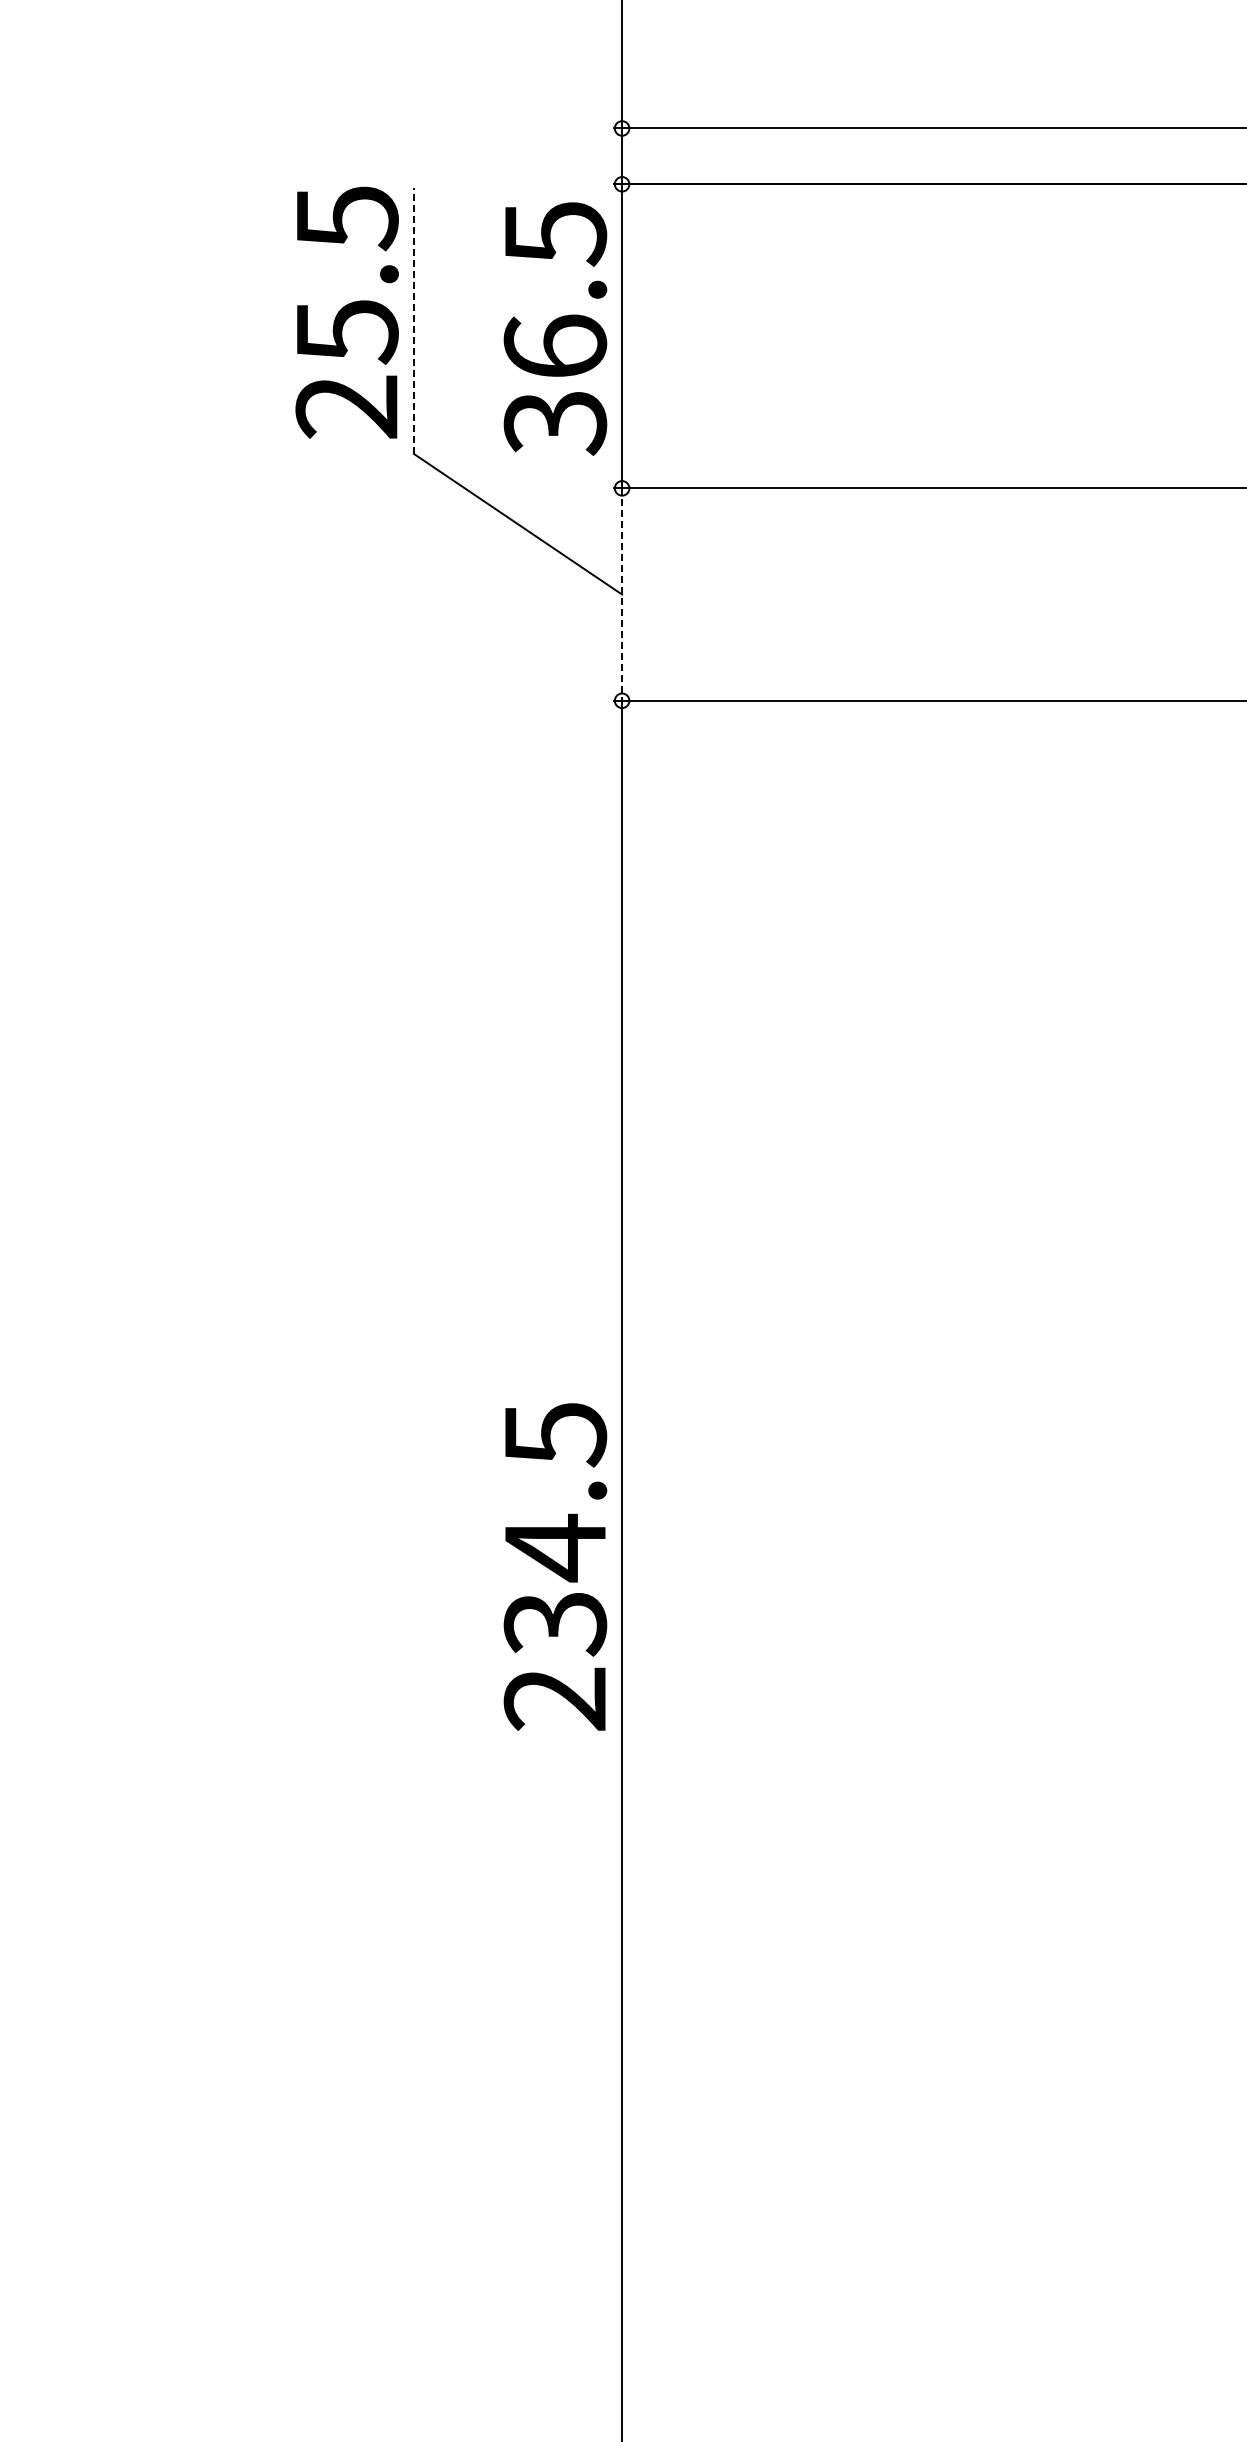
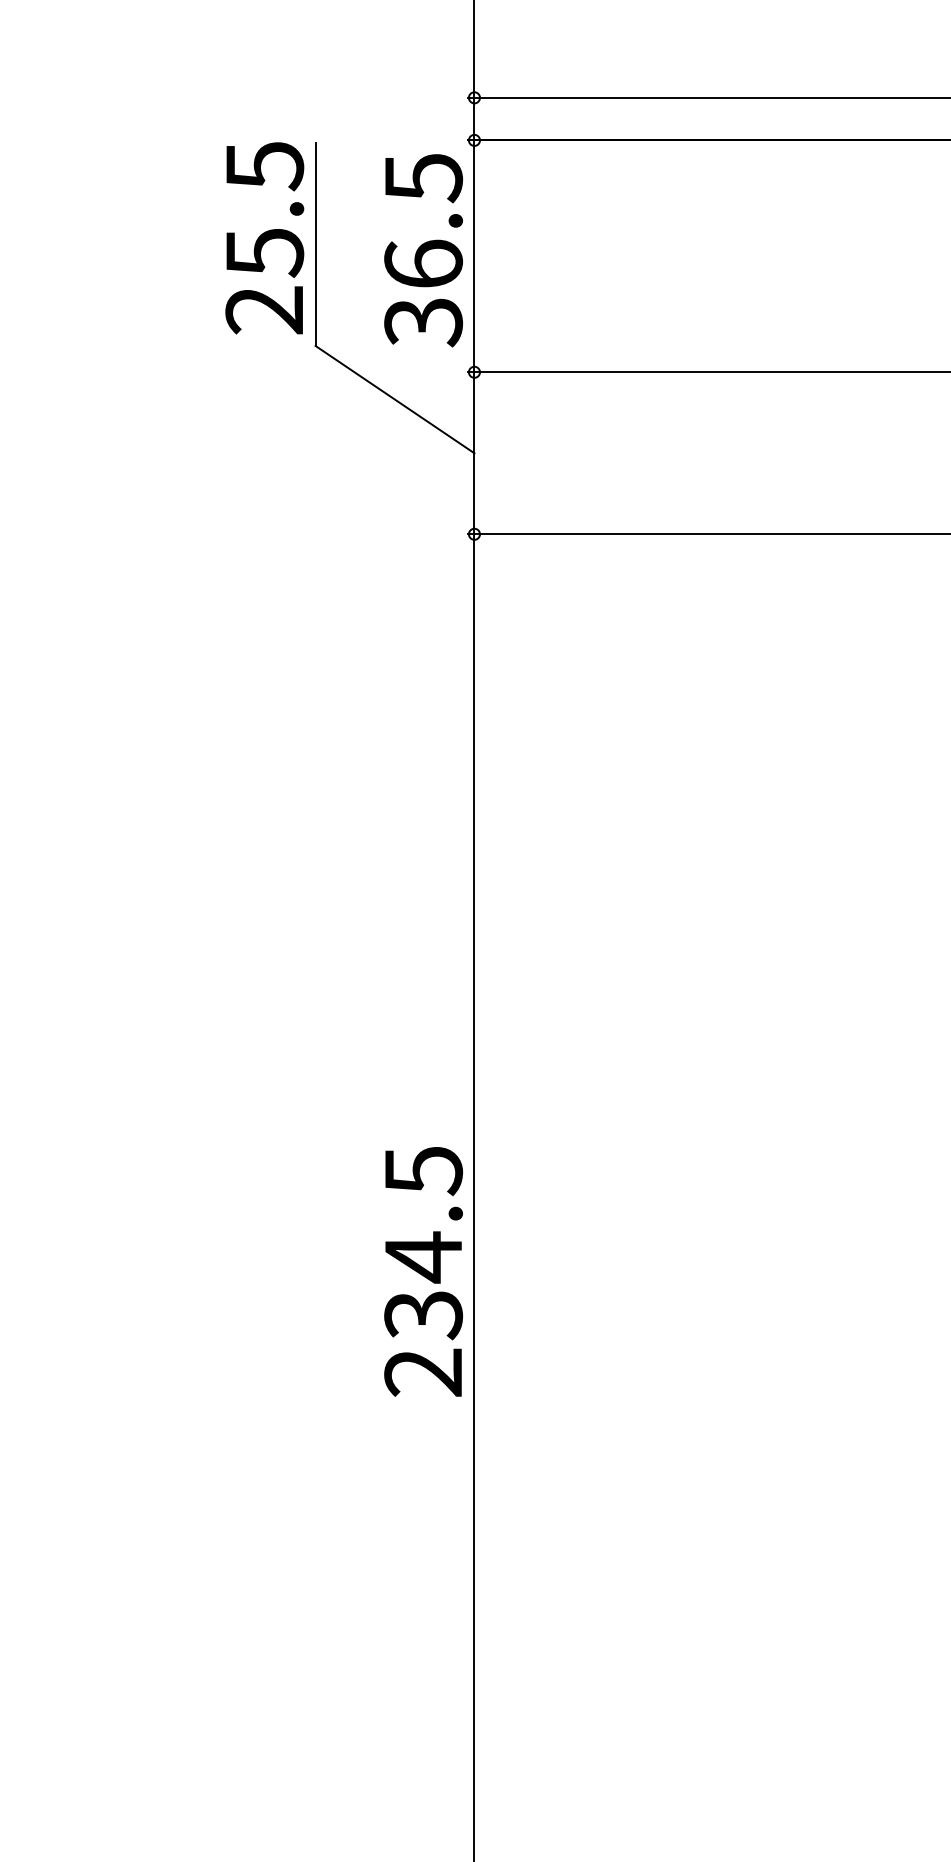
line: (413, 320) -> (315, 244), dashed -> solid
line: (622, 595) -> (474, 453), dashed -> solid
text: (555, 1566) -> (423, 1271), moved

